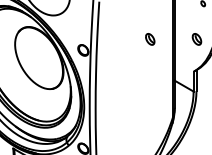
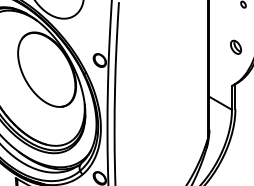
part: (149, 38) -> (179, 46), removed

